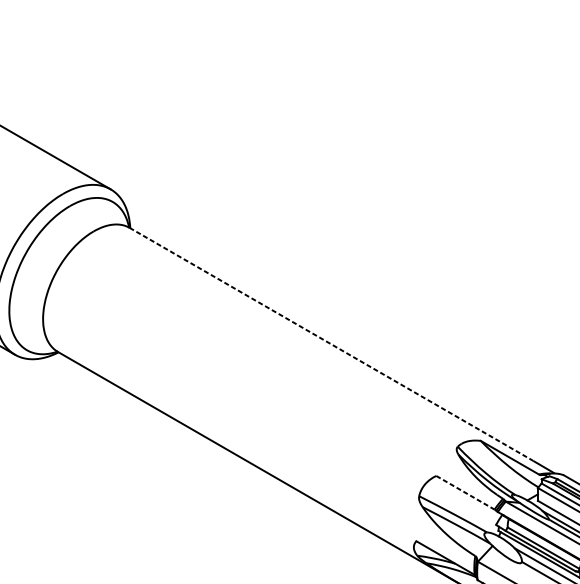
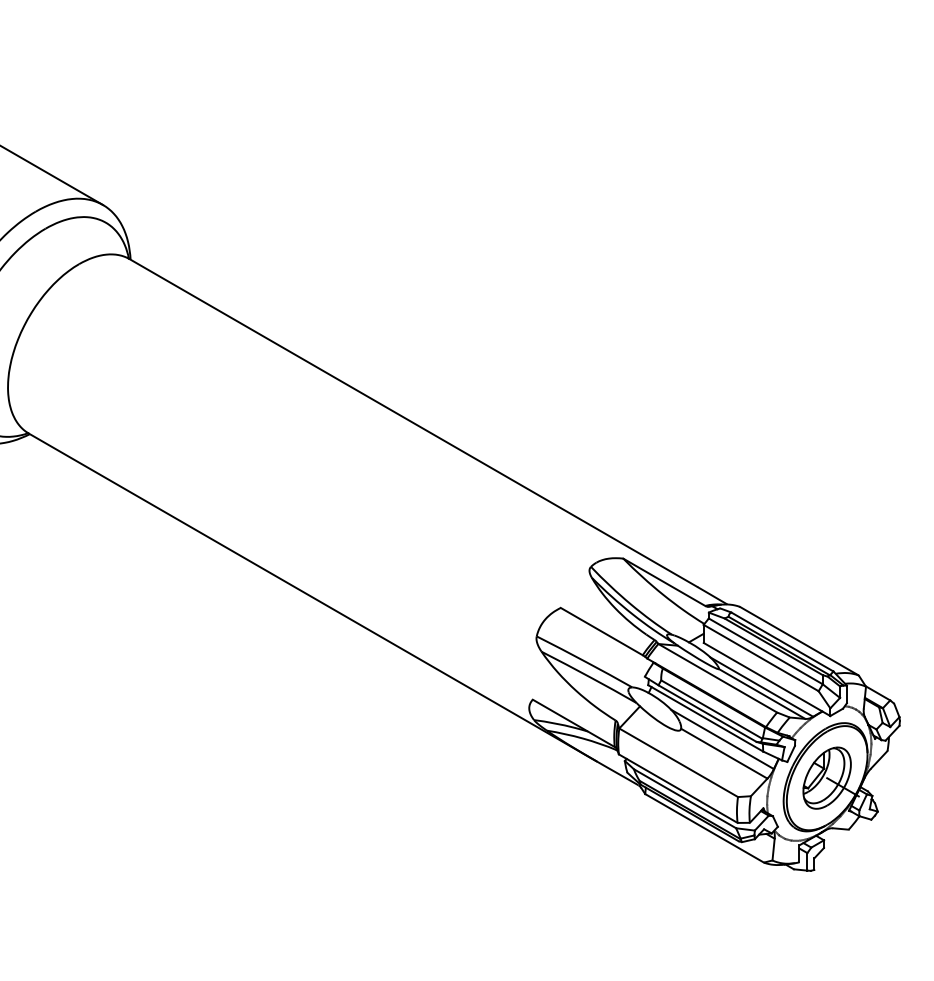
line: (331, 344) -> (413, 422), dashed -> solid
line: (465, 492) -> (602, 631), dashed -> solid

